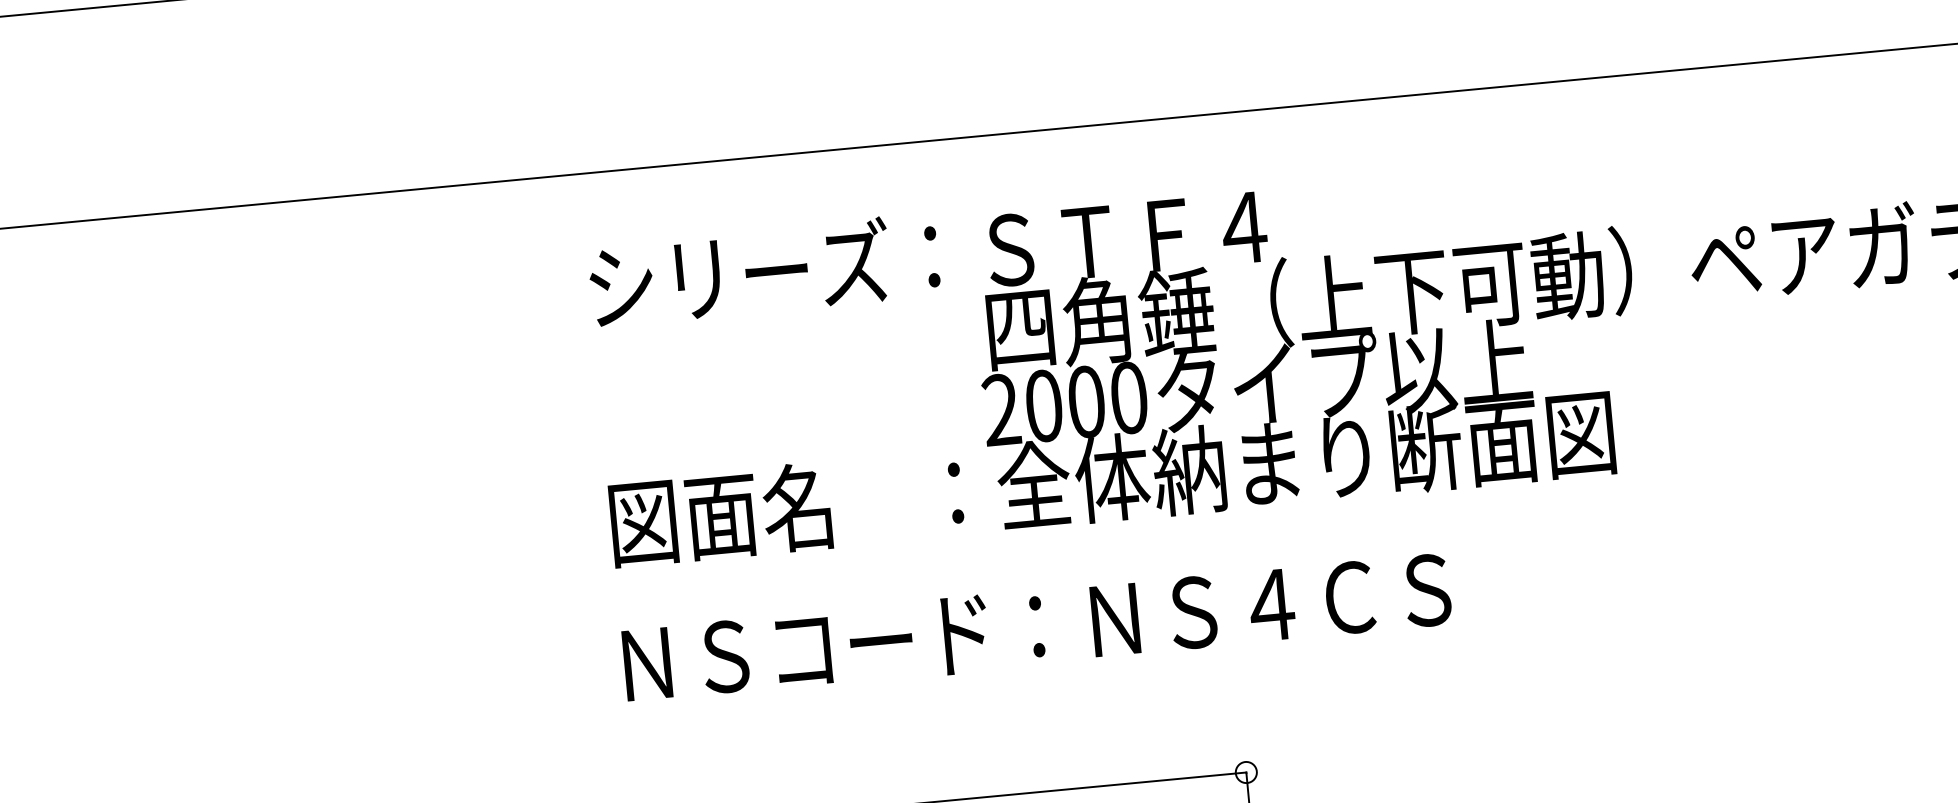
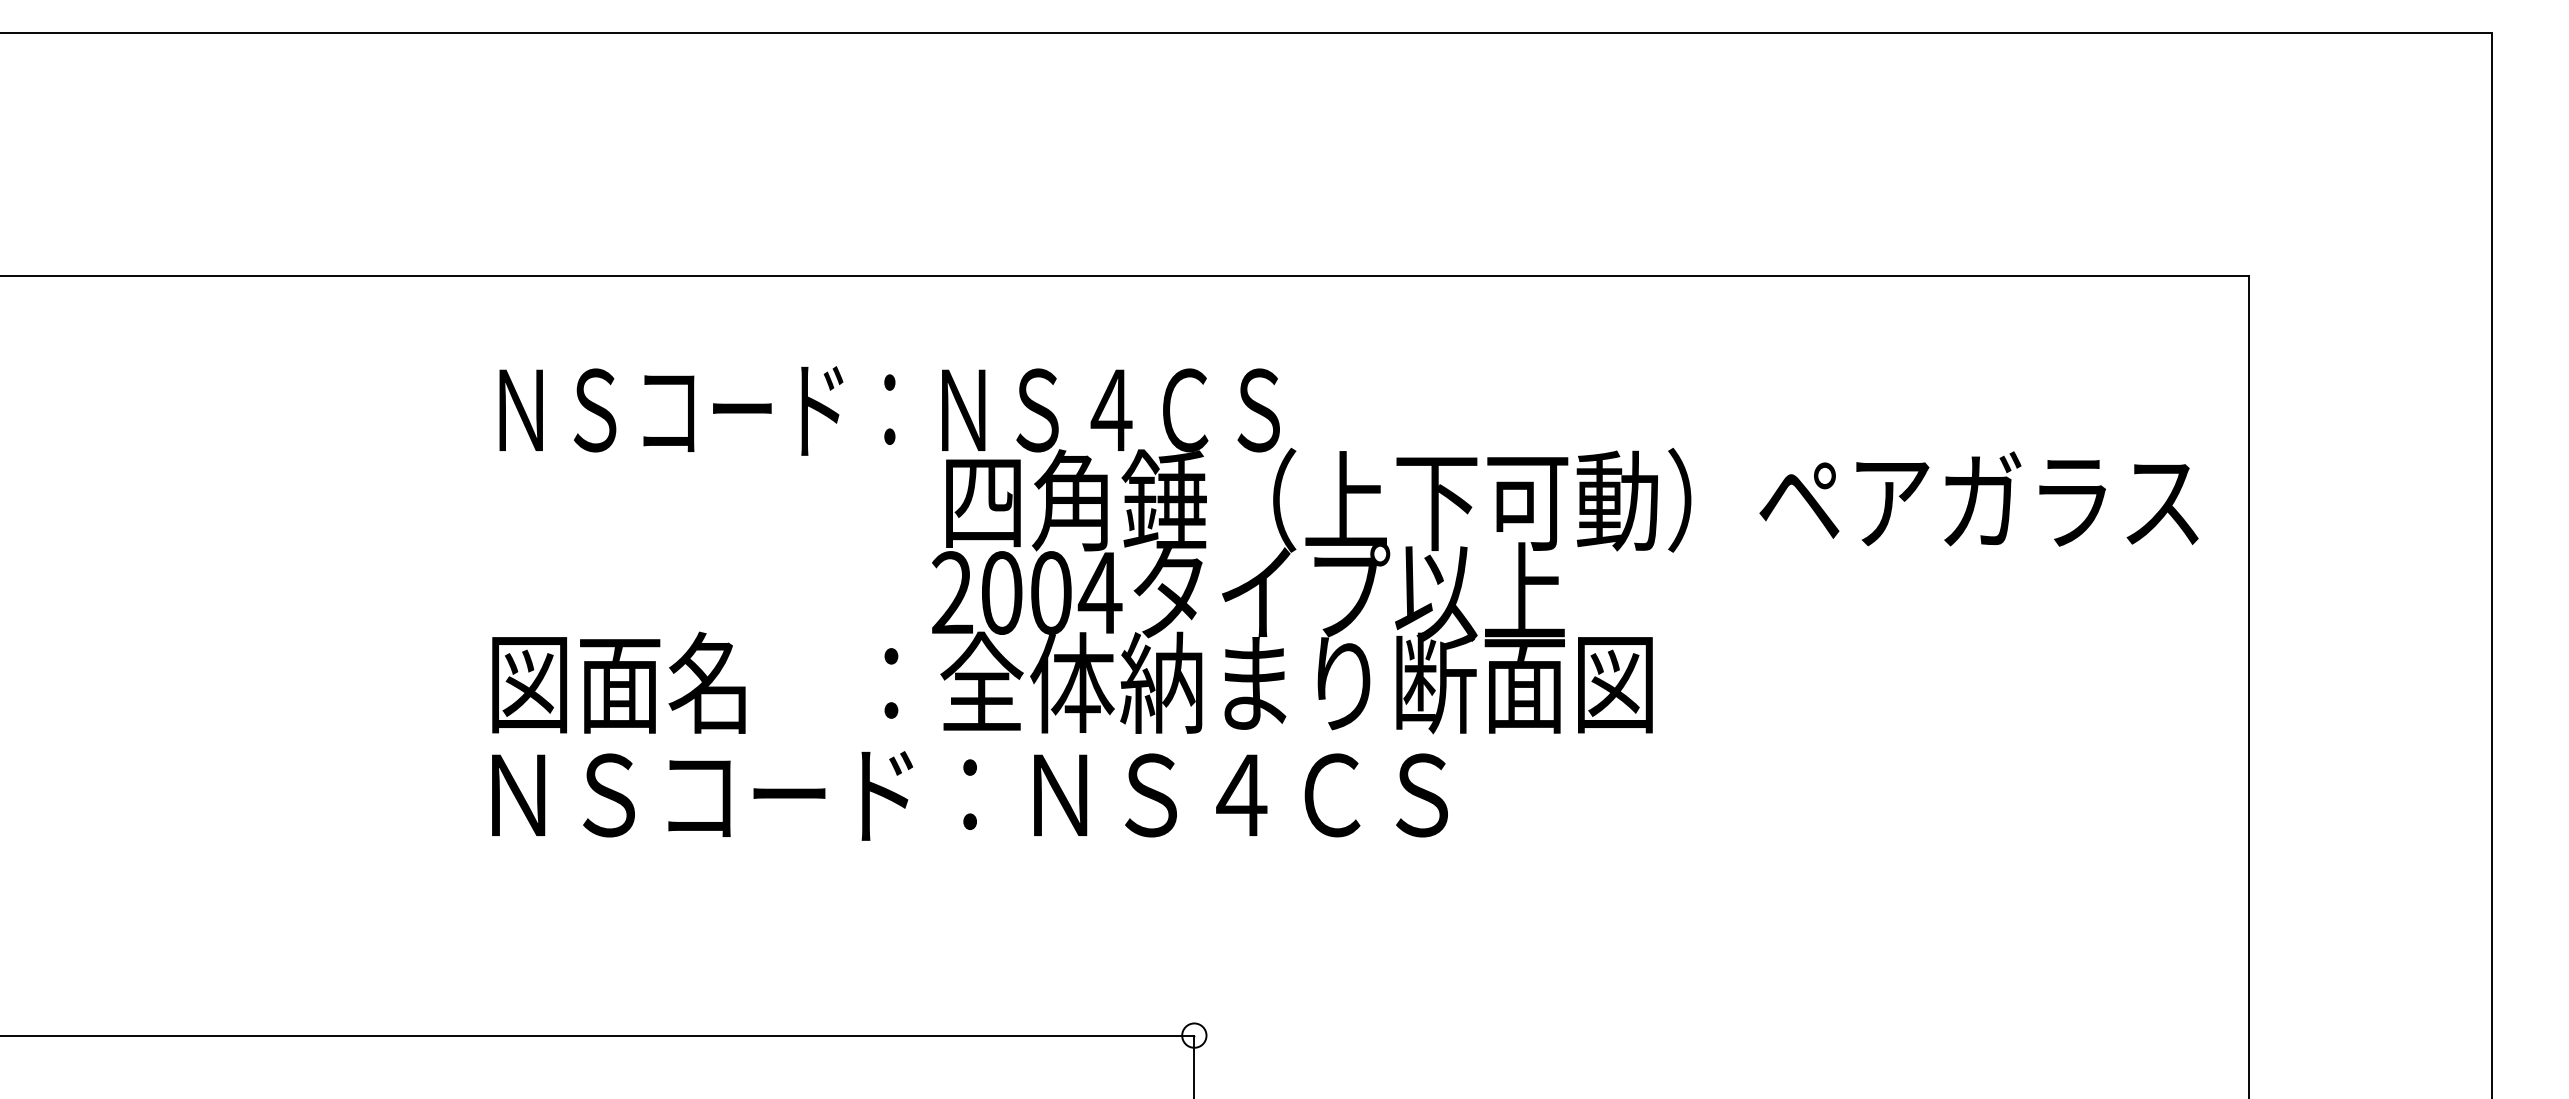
text: (929, 254) -> (886, 406), シリーズ：ＳＴＦ４ -> ＮＳコード：ＮＳ４ＣＳ
text: (1128, 397) -> (1099, 592), 2000 -> 2004
text: (1036, 627) -> (969, 795), moved

